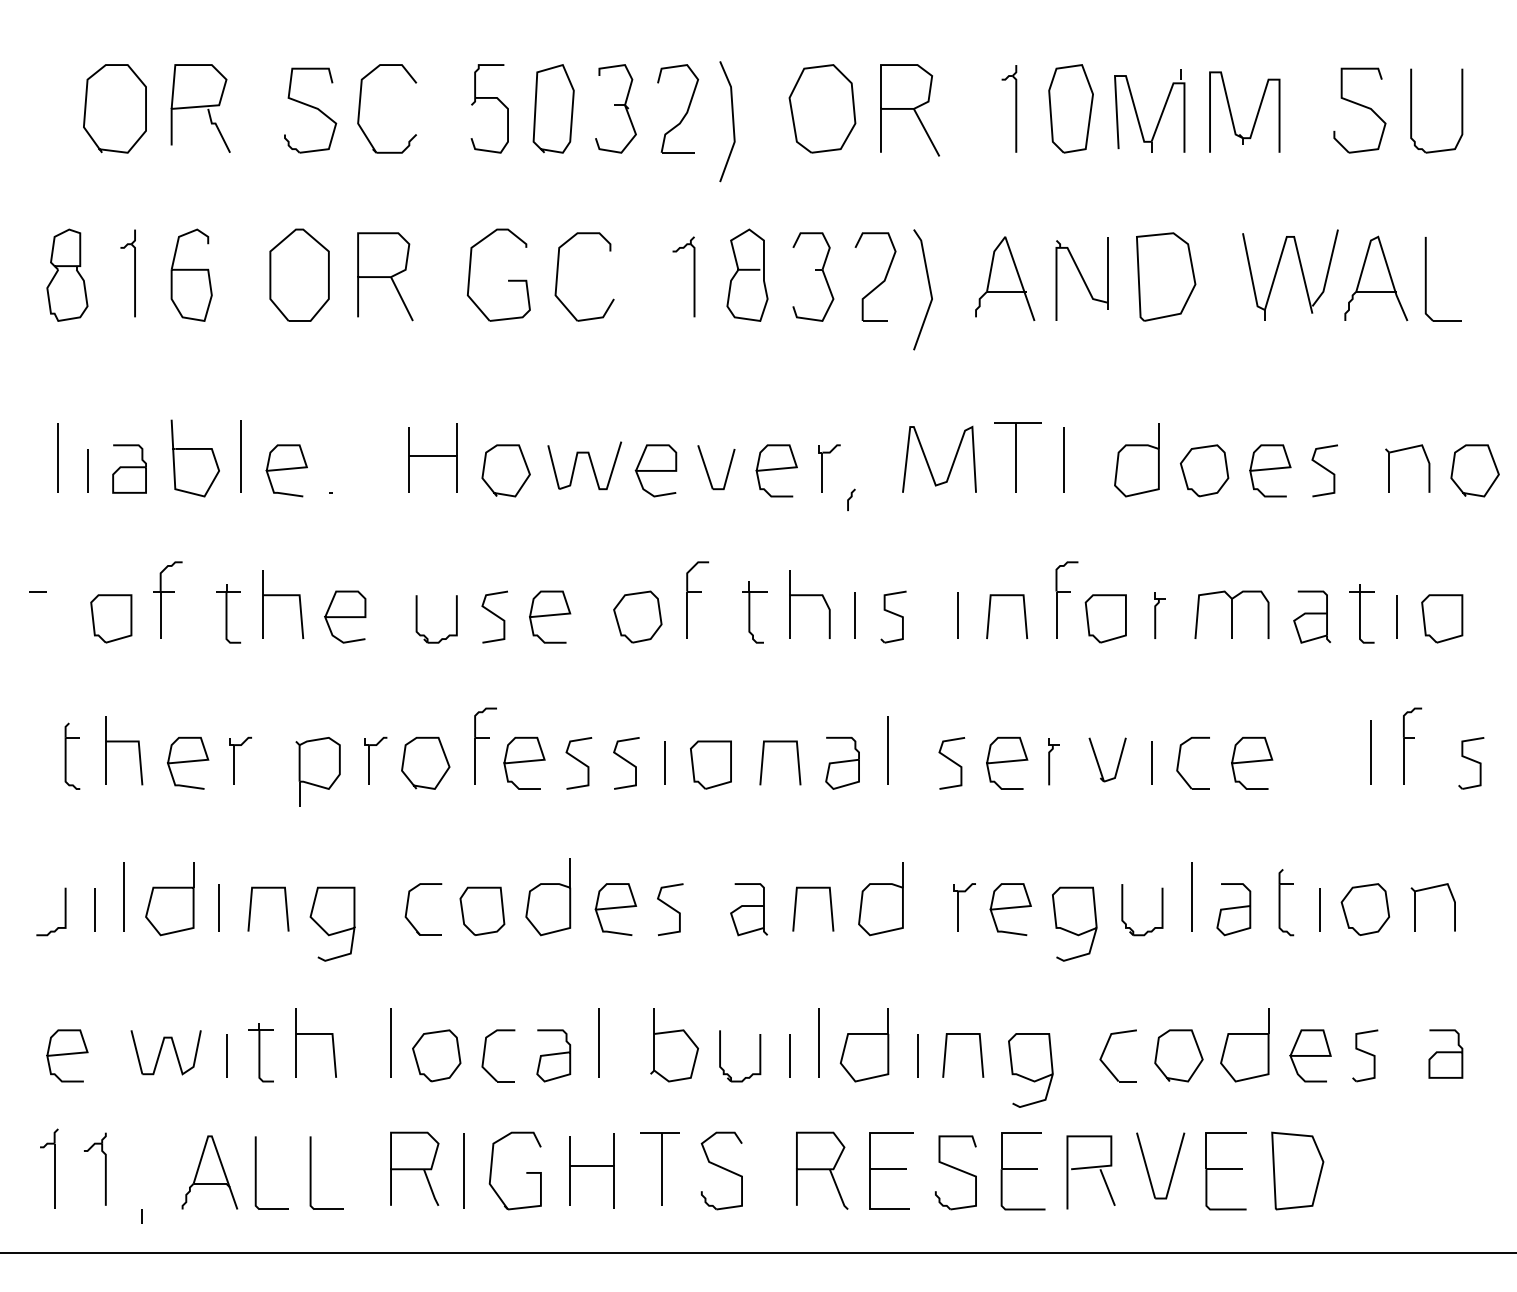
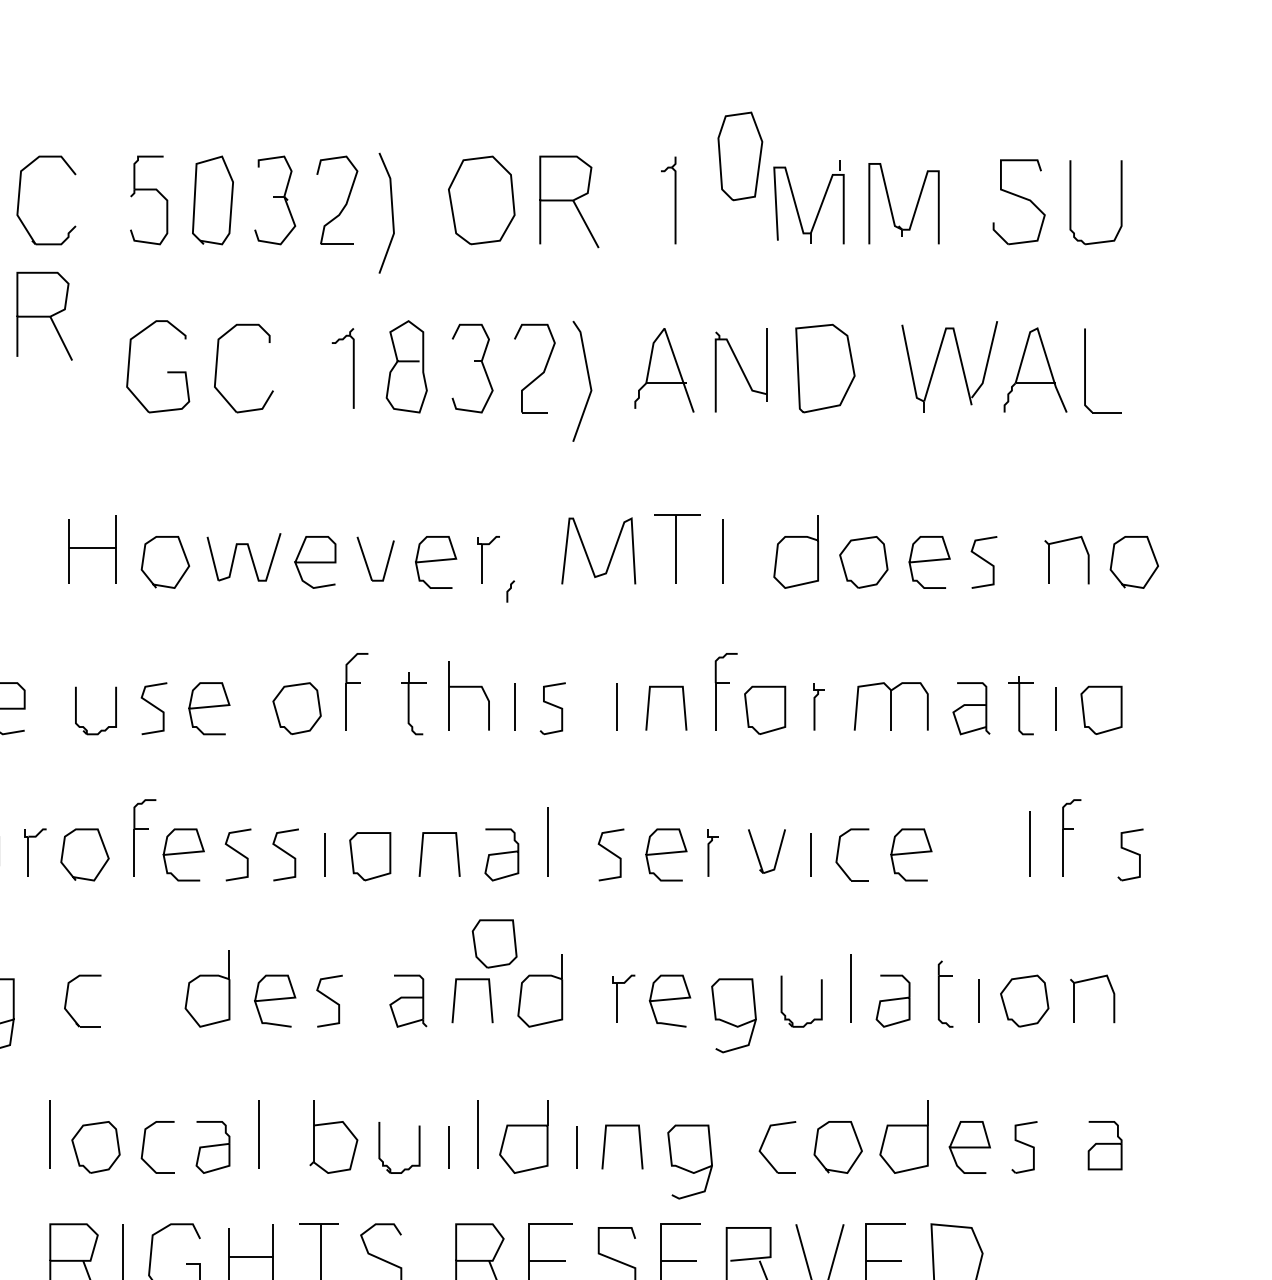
part: (1070, 108) -> (739, 156), moved
part: (385, 276) -> (44, 316), moved
part: (482, 910) -> (494, 943), moved

